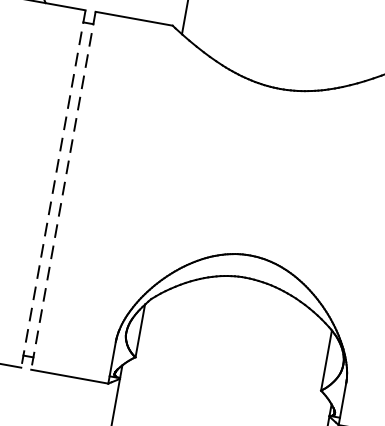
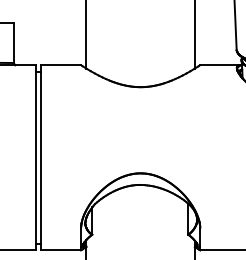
line: (52, 190) -> (35, 158), dashed -> solid
line: (64, 190) -> (41, 157), dashed -> solid

